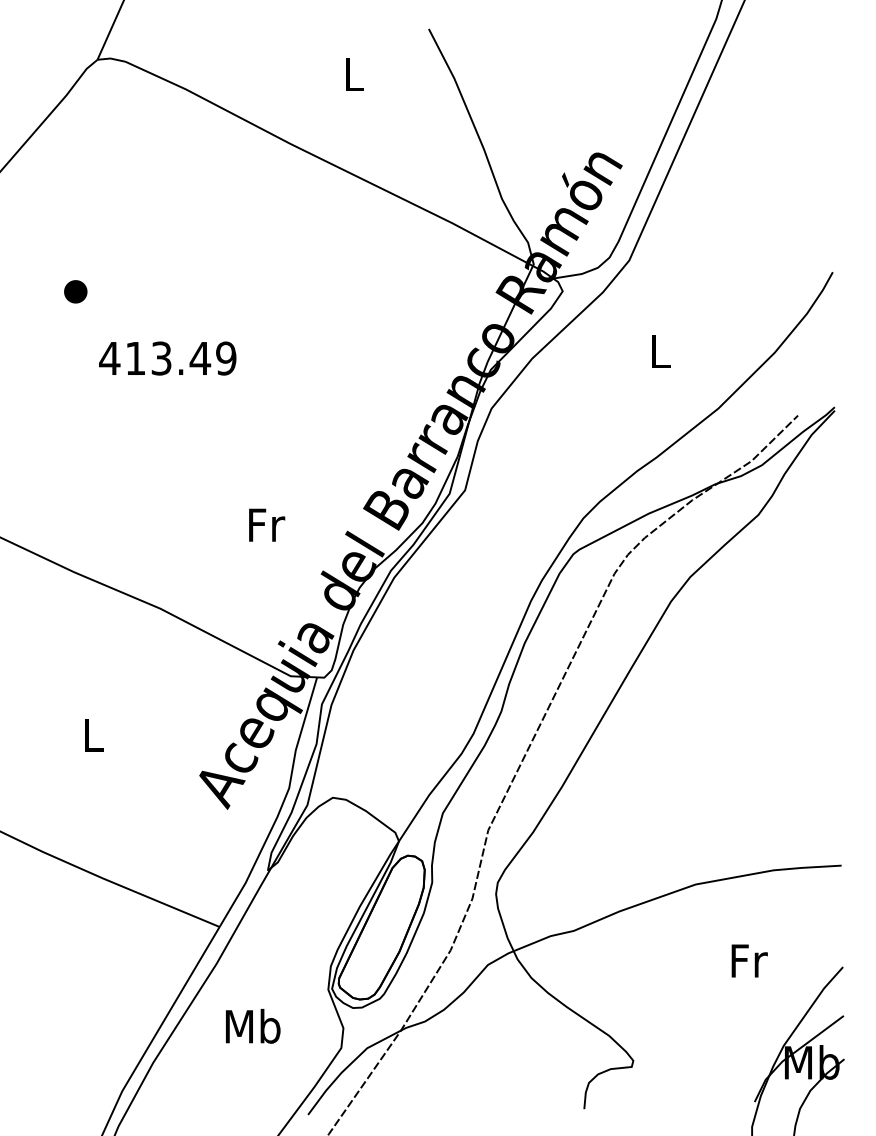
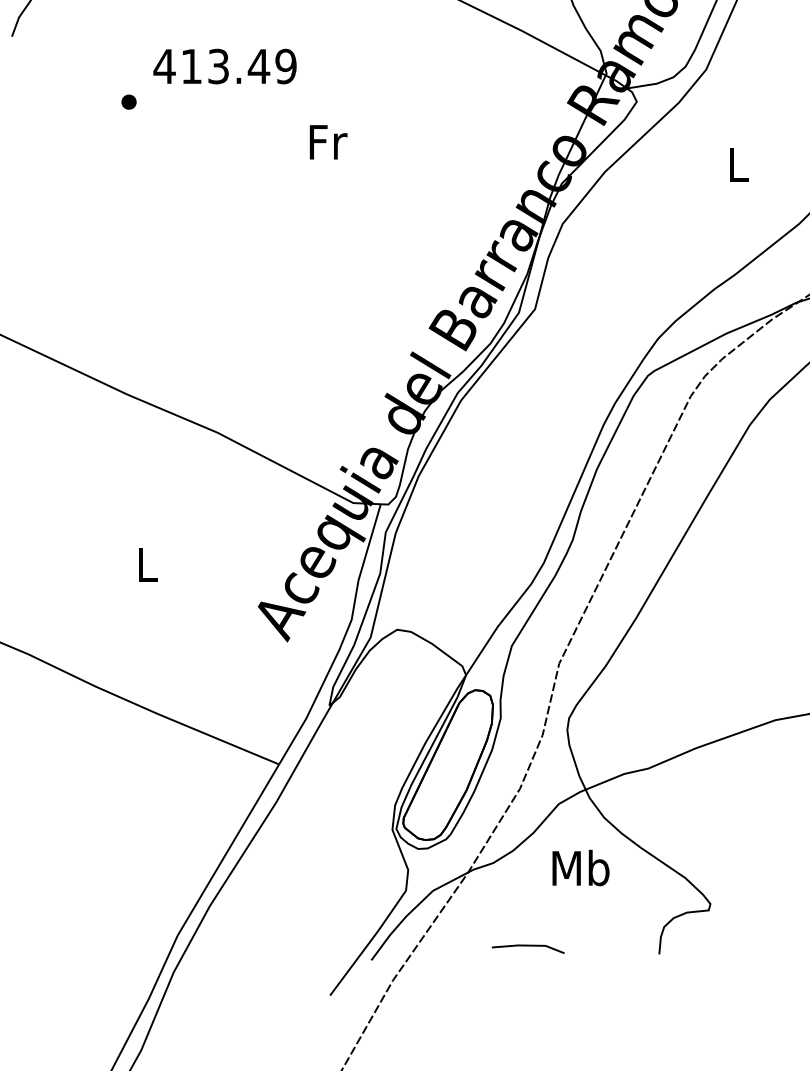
part: (75, 291) -> (128, 101), size x0.62
text: (167, 358) -> (224, 66), moved
text: (267, 524) -> (329, 141), moved
text: (253, 1025) -> (581, 867), moved
line: (458, 1101) -> (528, 946), added

